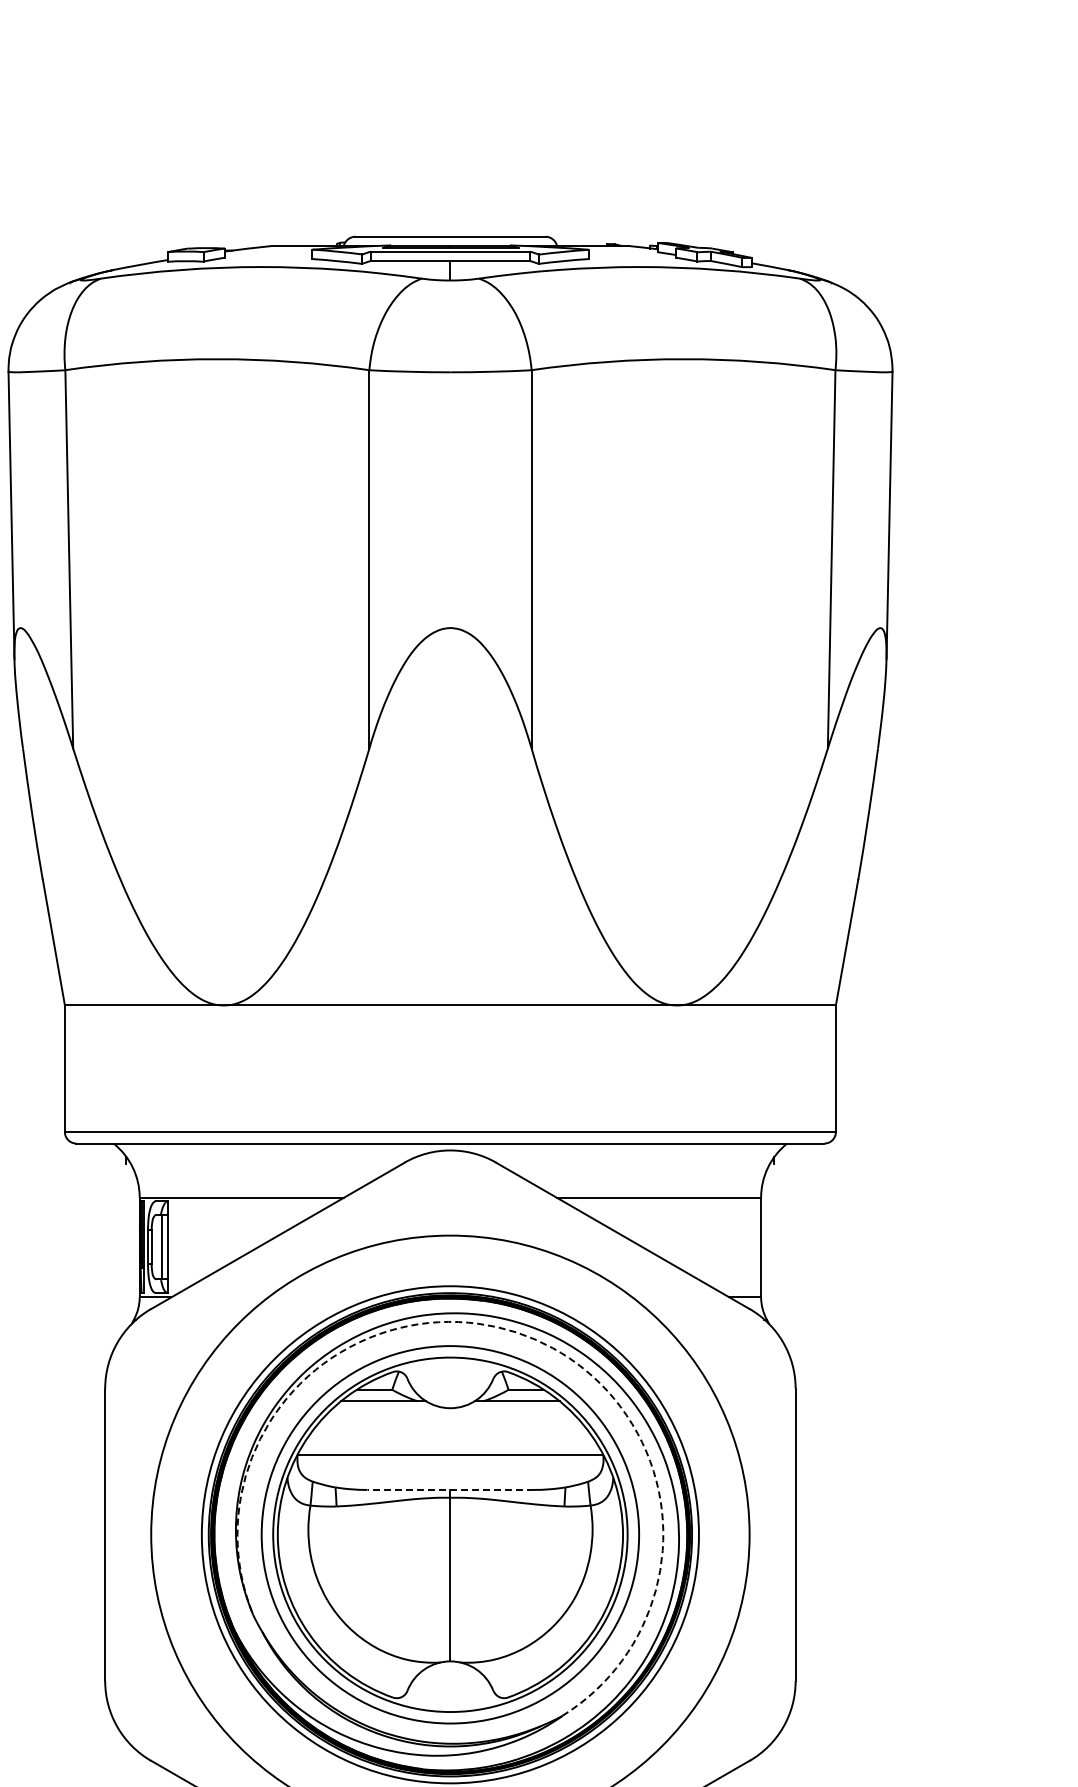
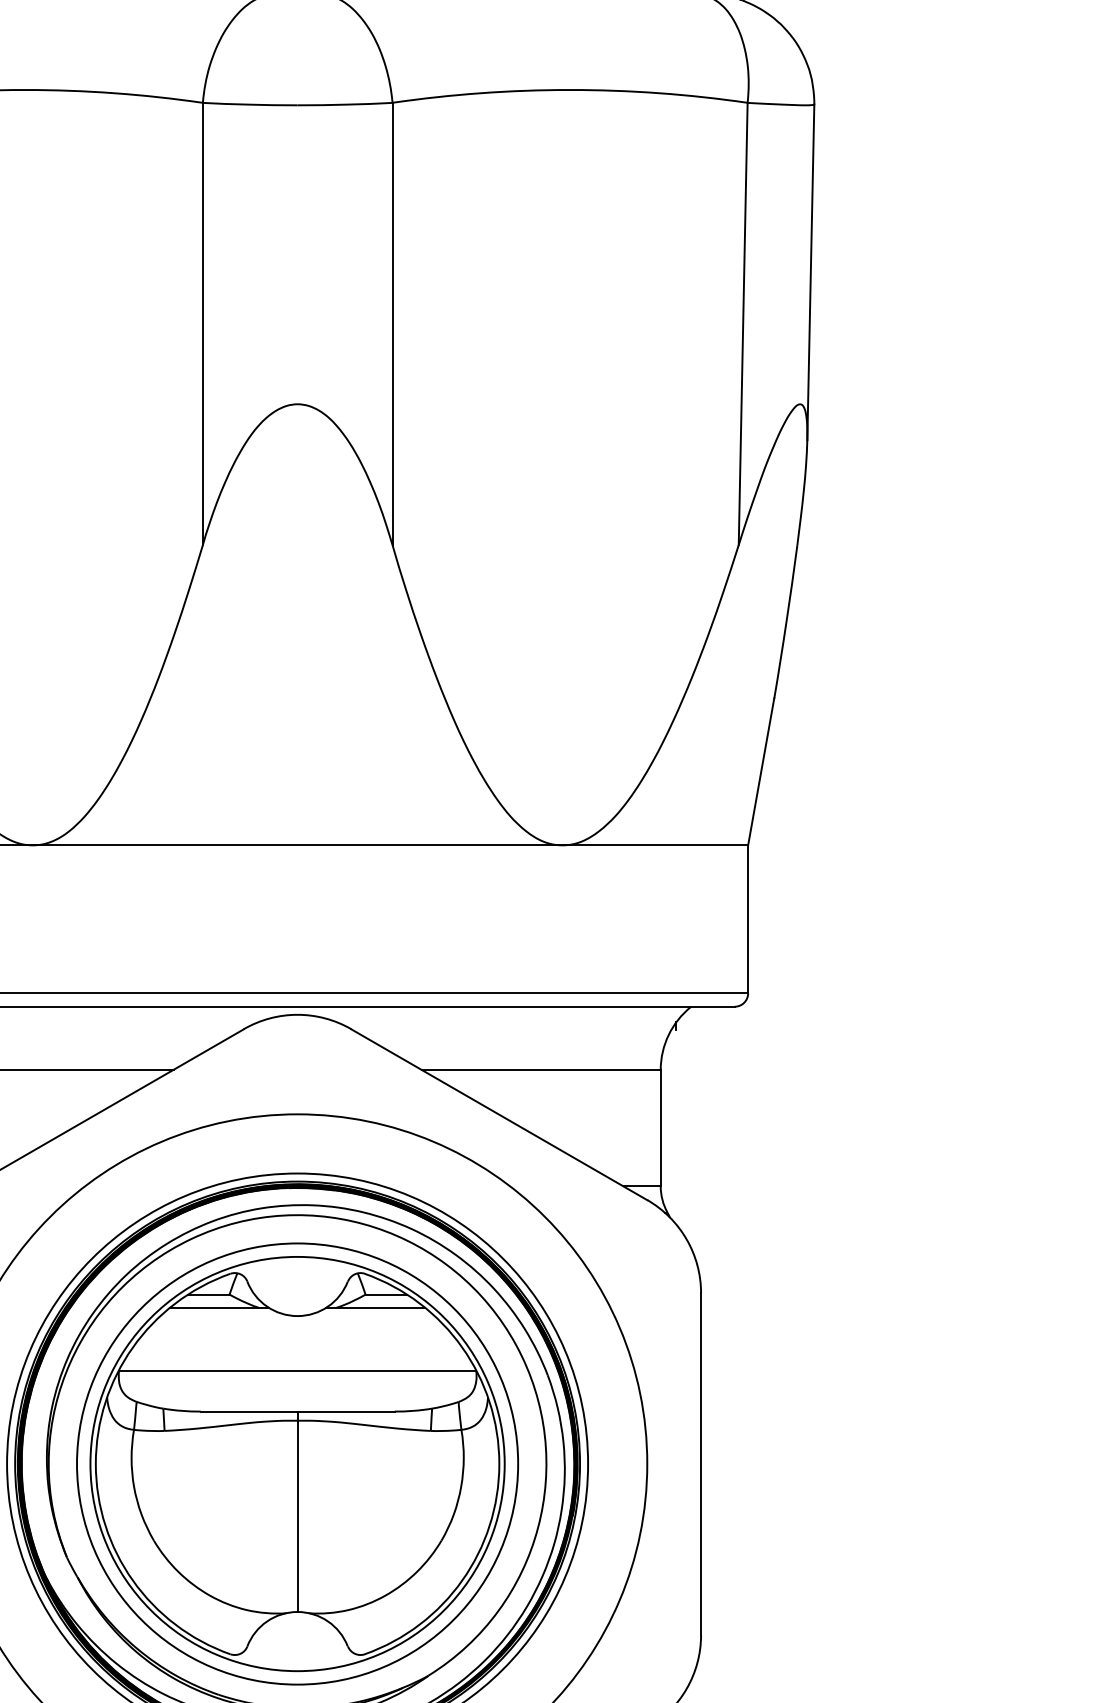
arc: (516, 1332) -> (374, 1227), dashed -> solid
line: (450, 1489) -> (297, 1411), dashed -> solid

